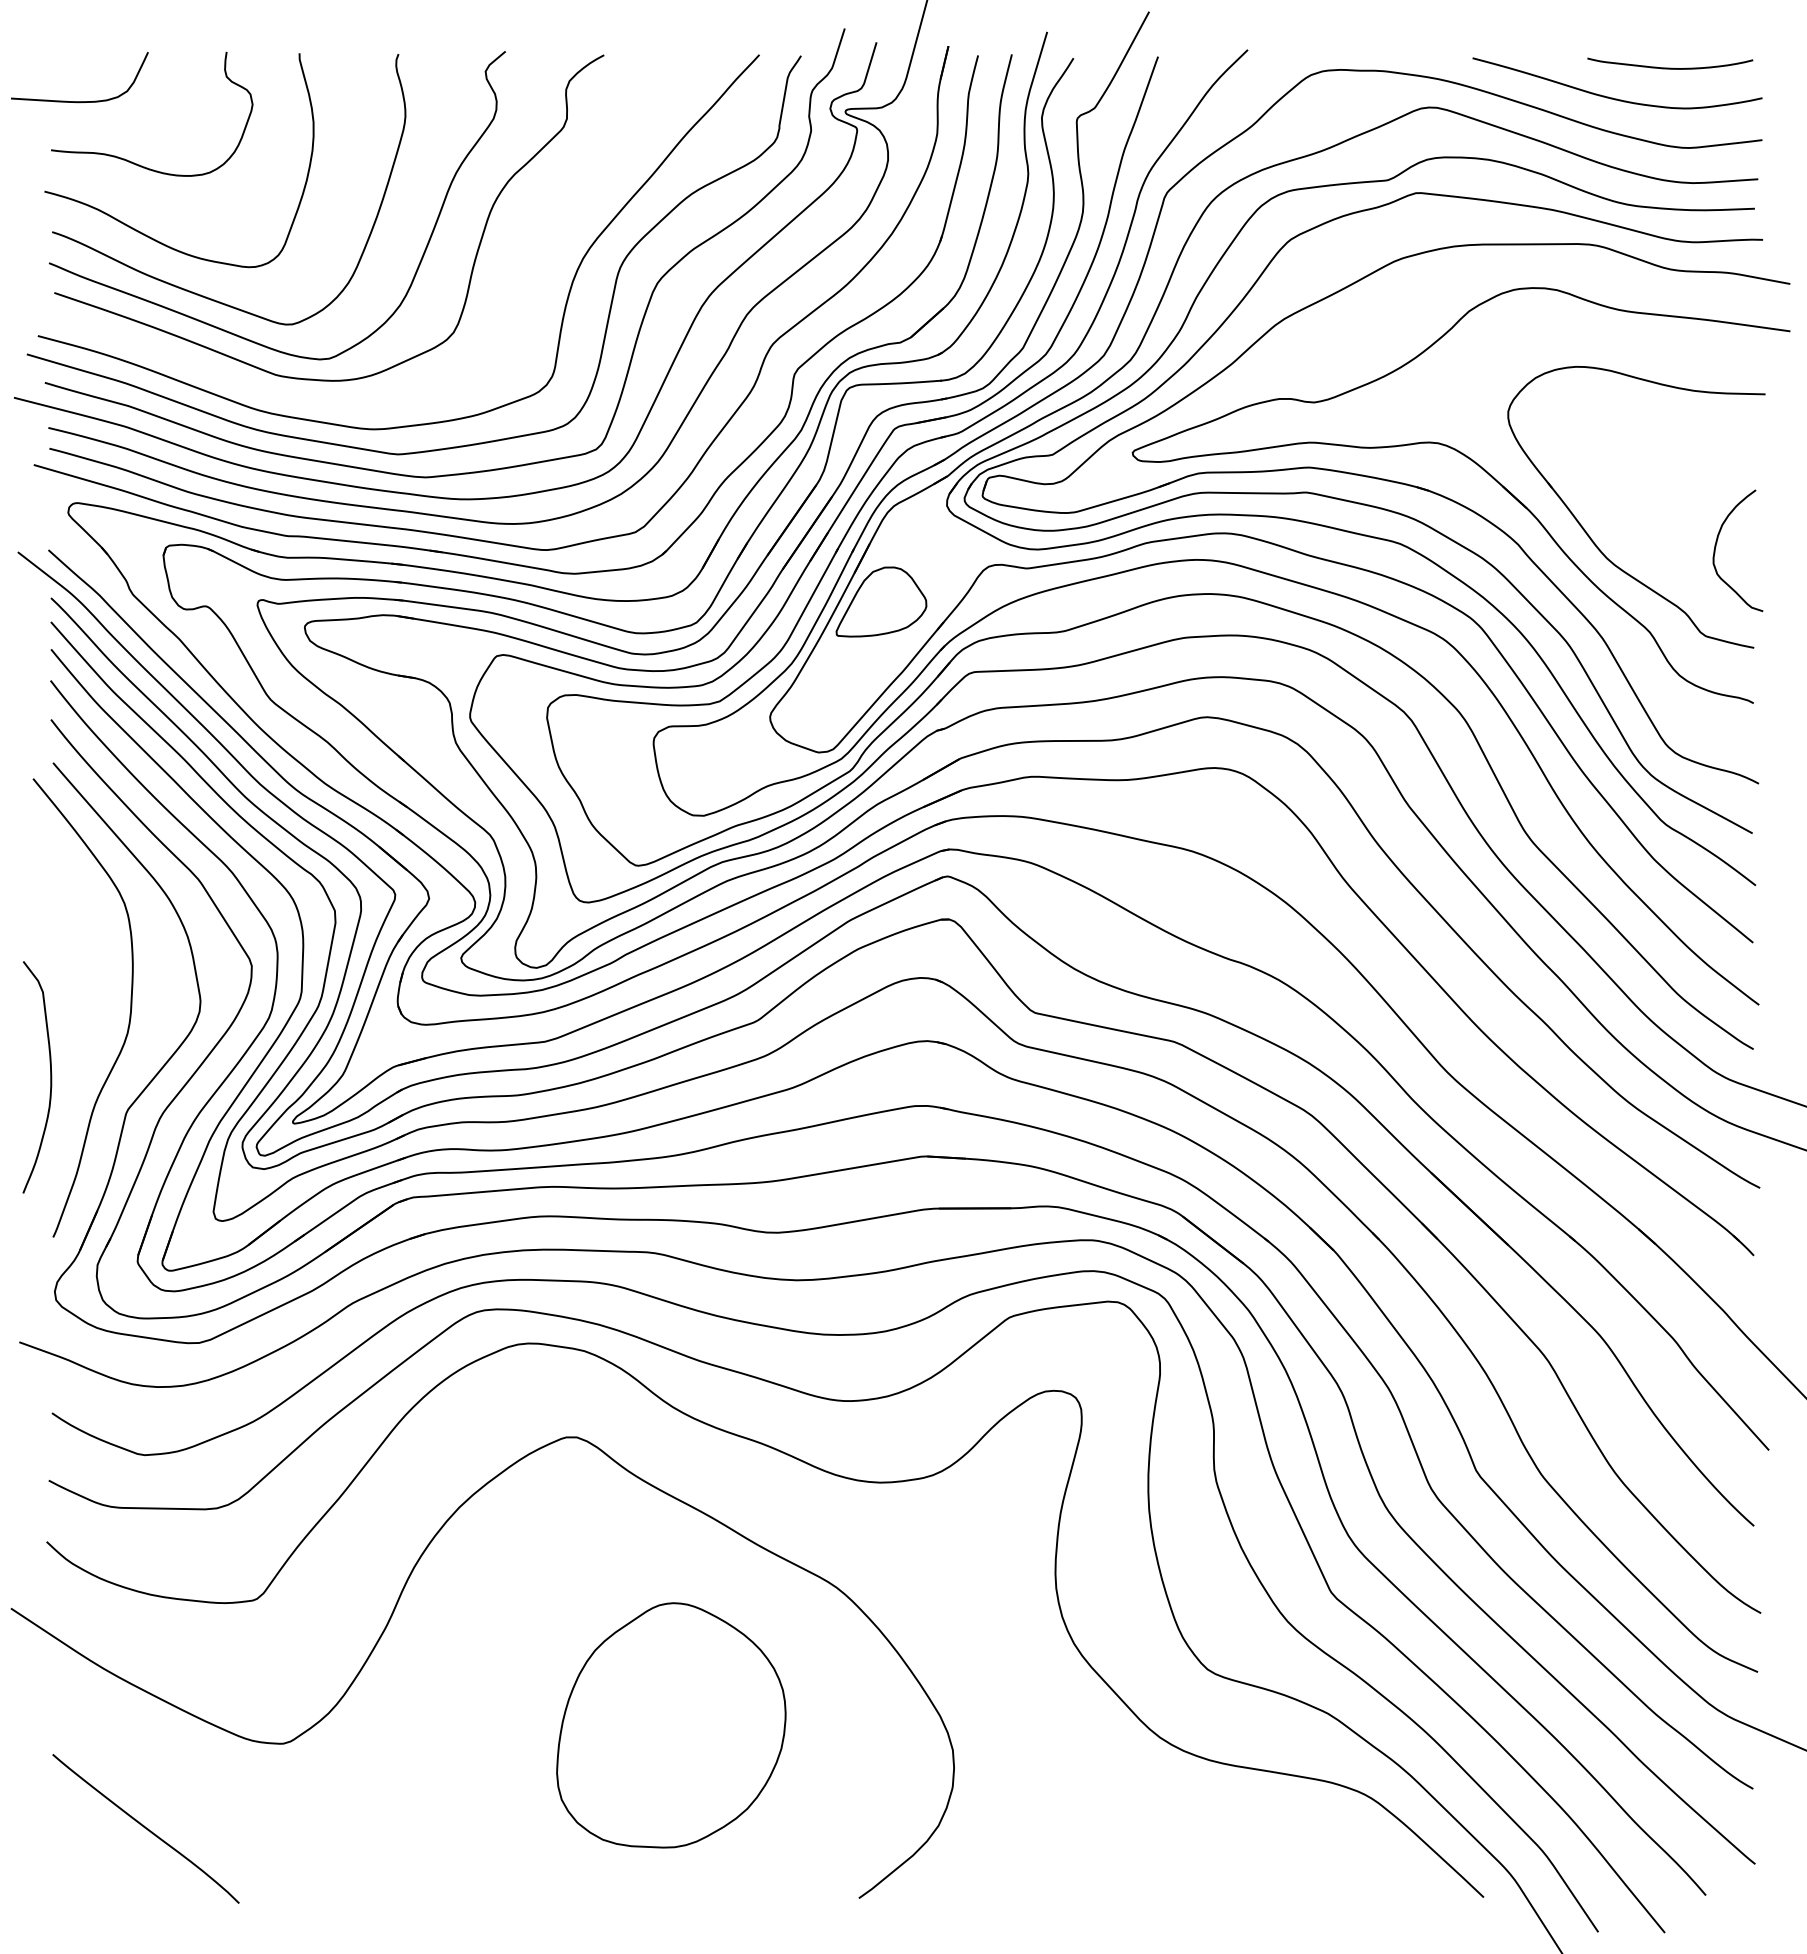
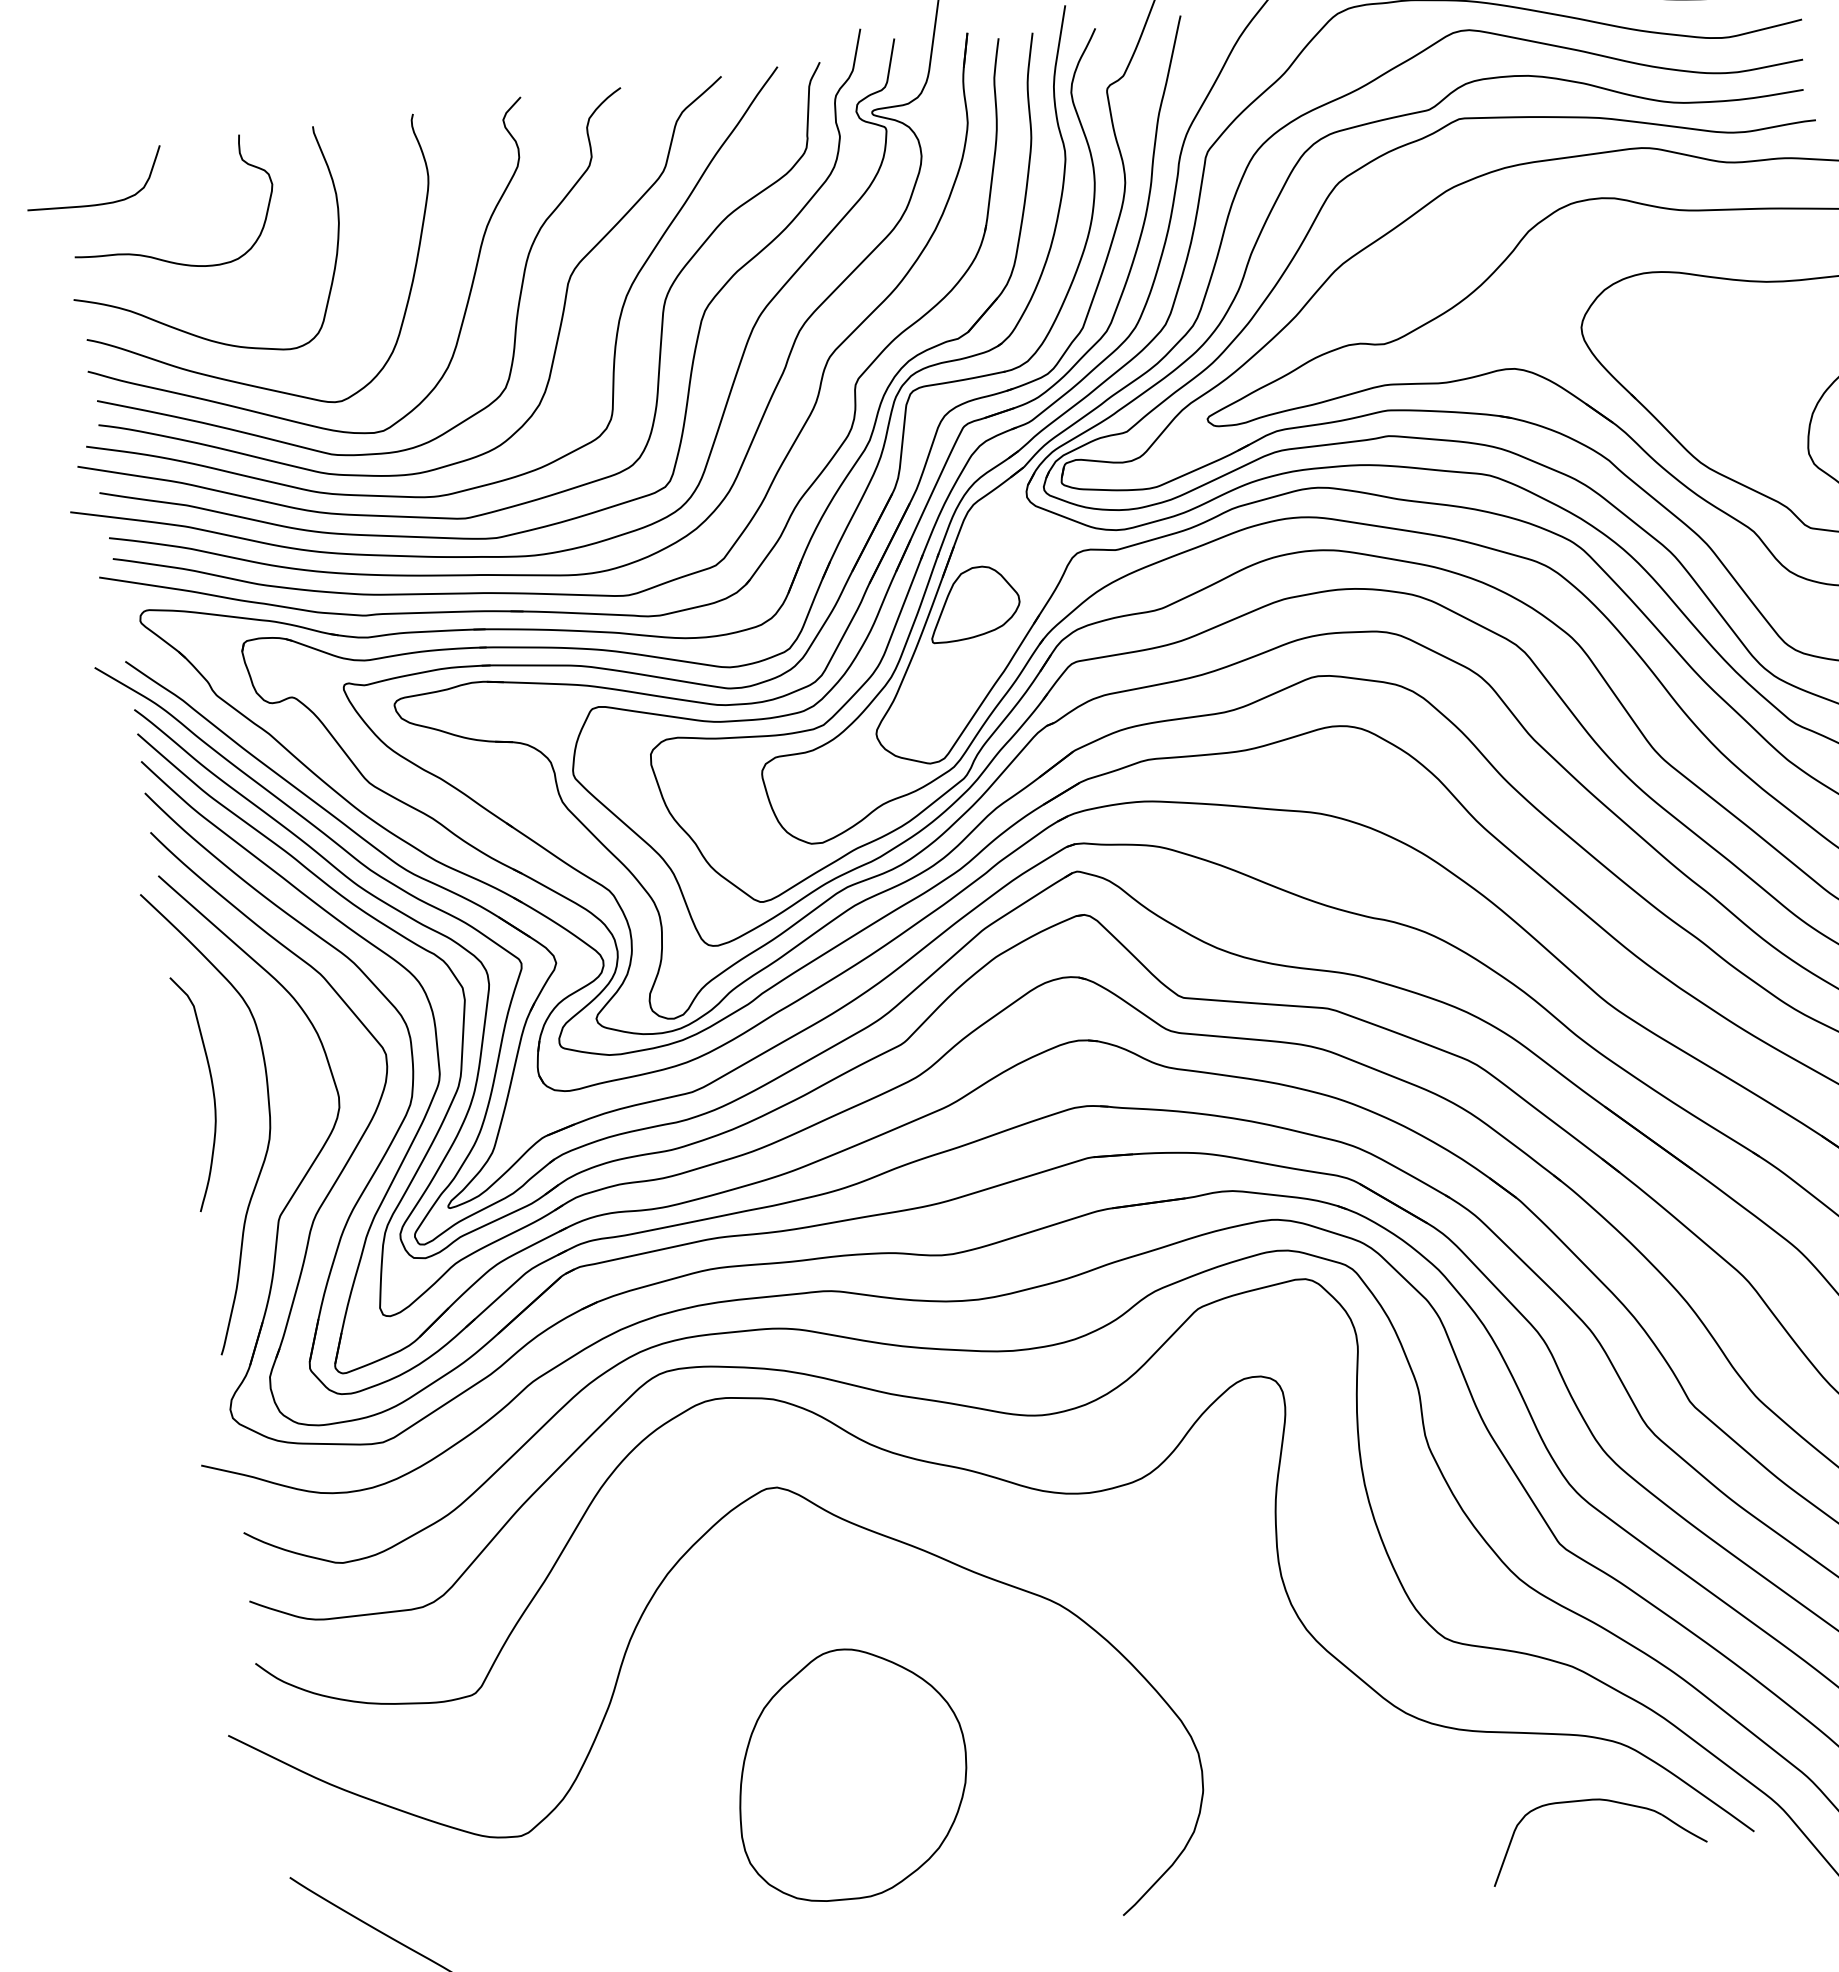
curve: (514, 277) -> (559, 324), added
curve: (50, 1077) -> (212, 1091), moved
part: (671, 1725) -> (851, 1773), moved
part: (1336, 1847) -> (1598, 1800), added

